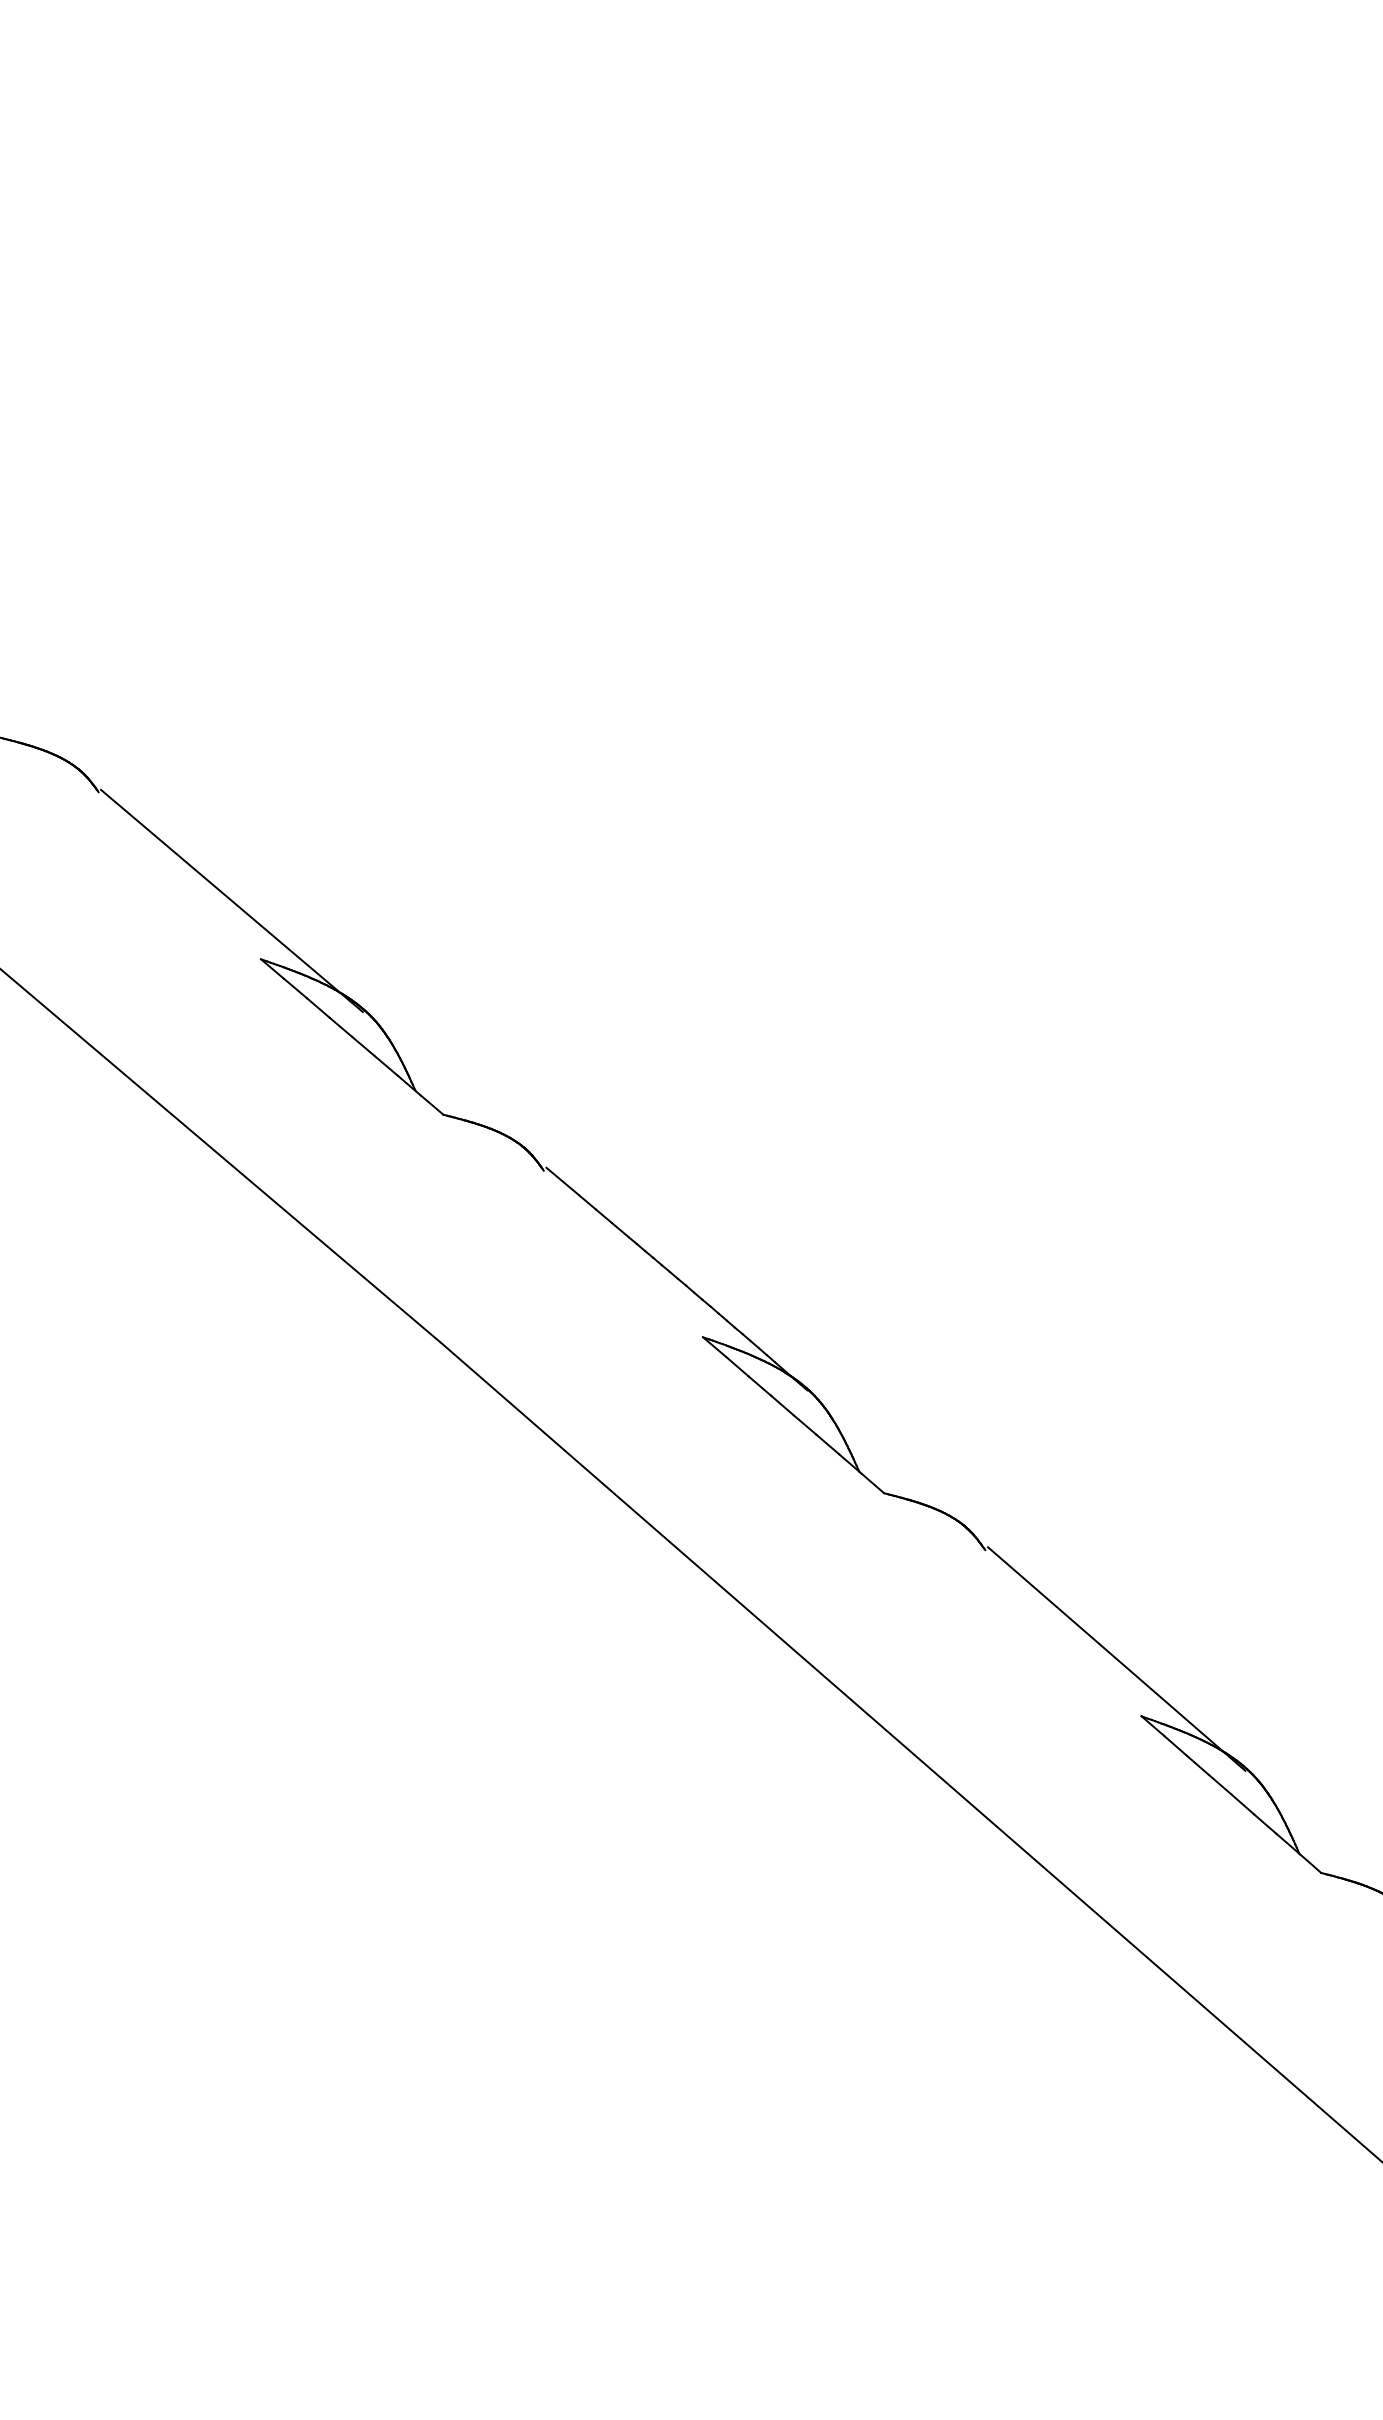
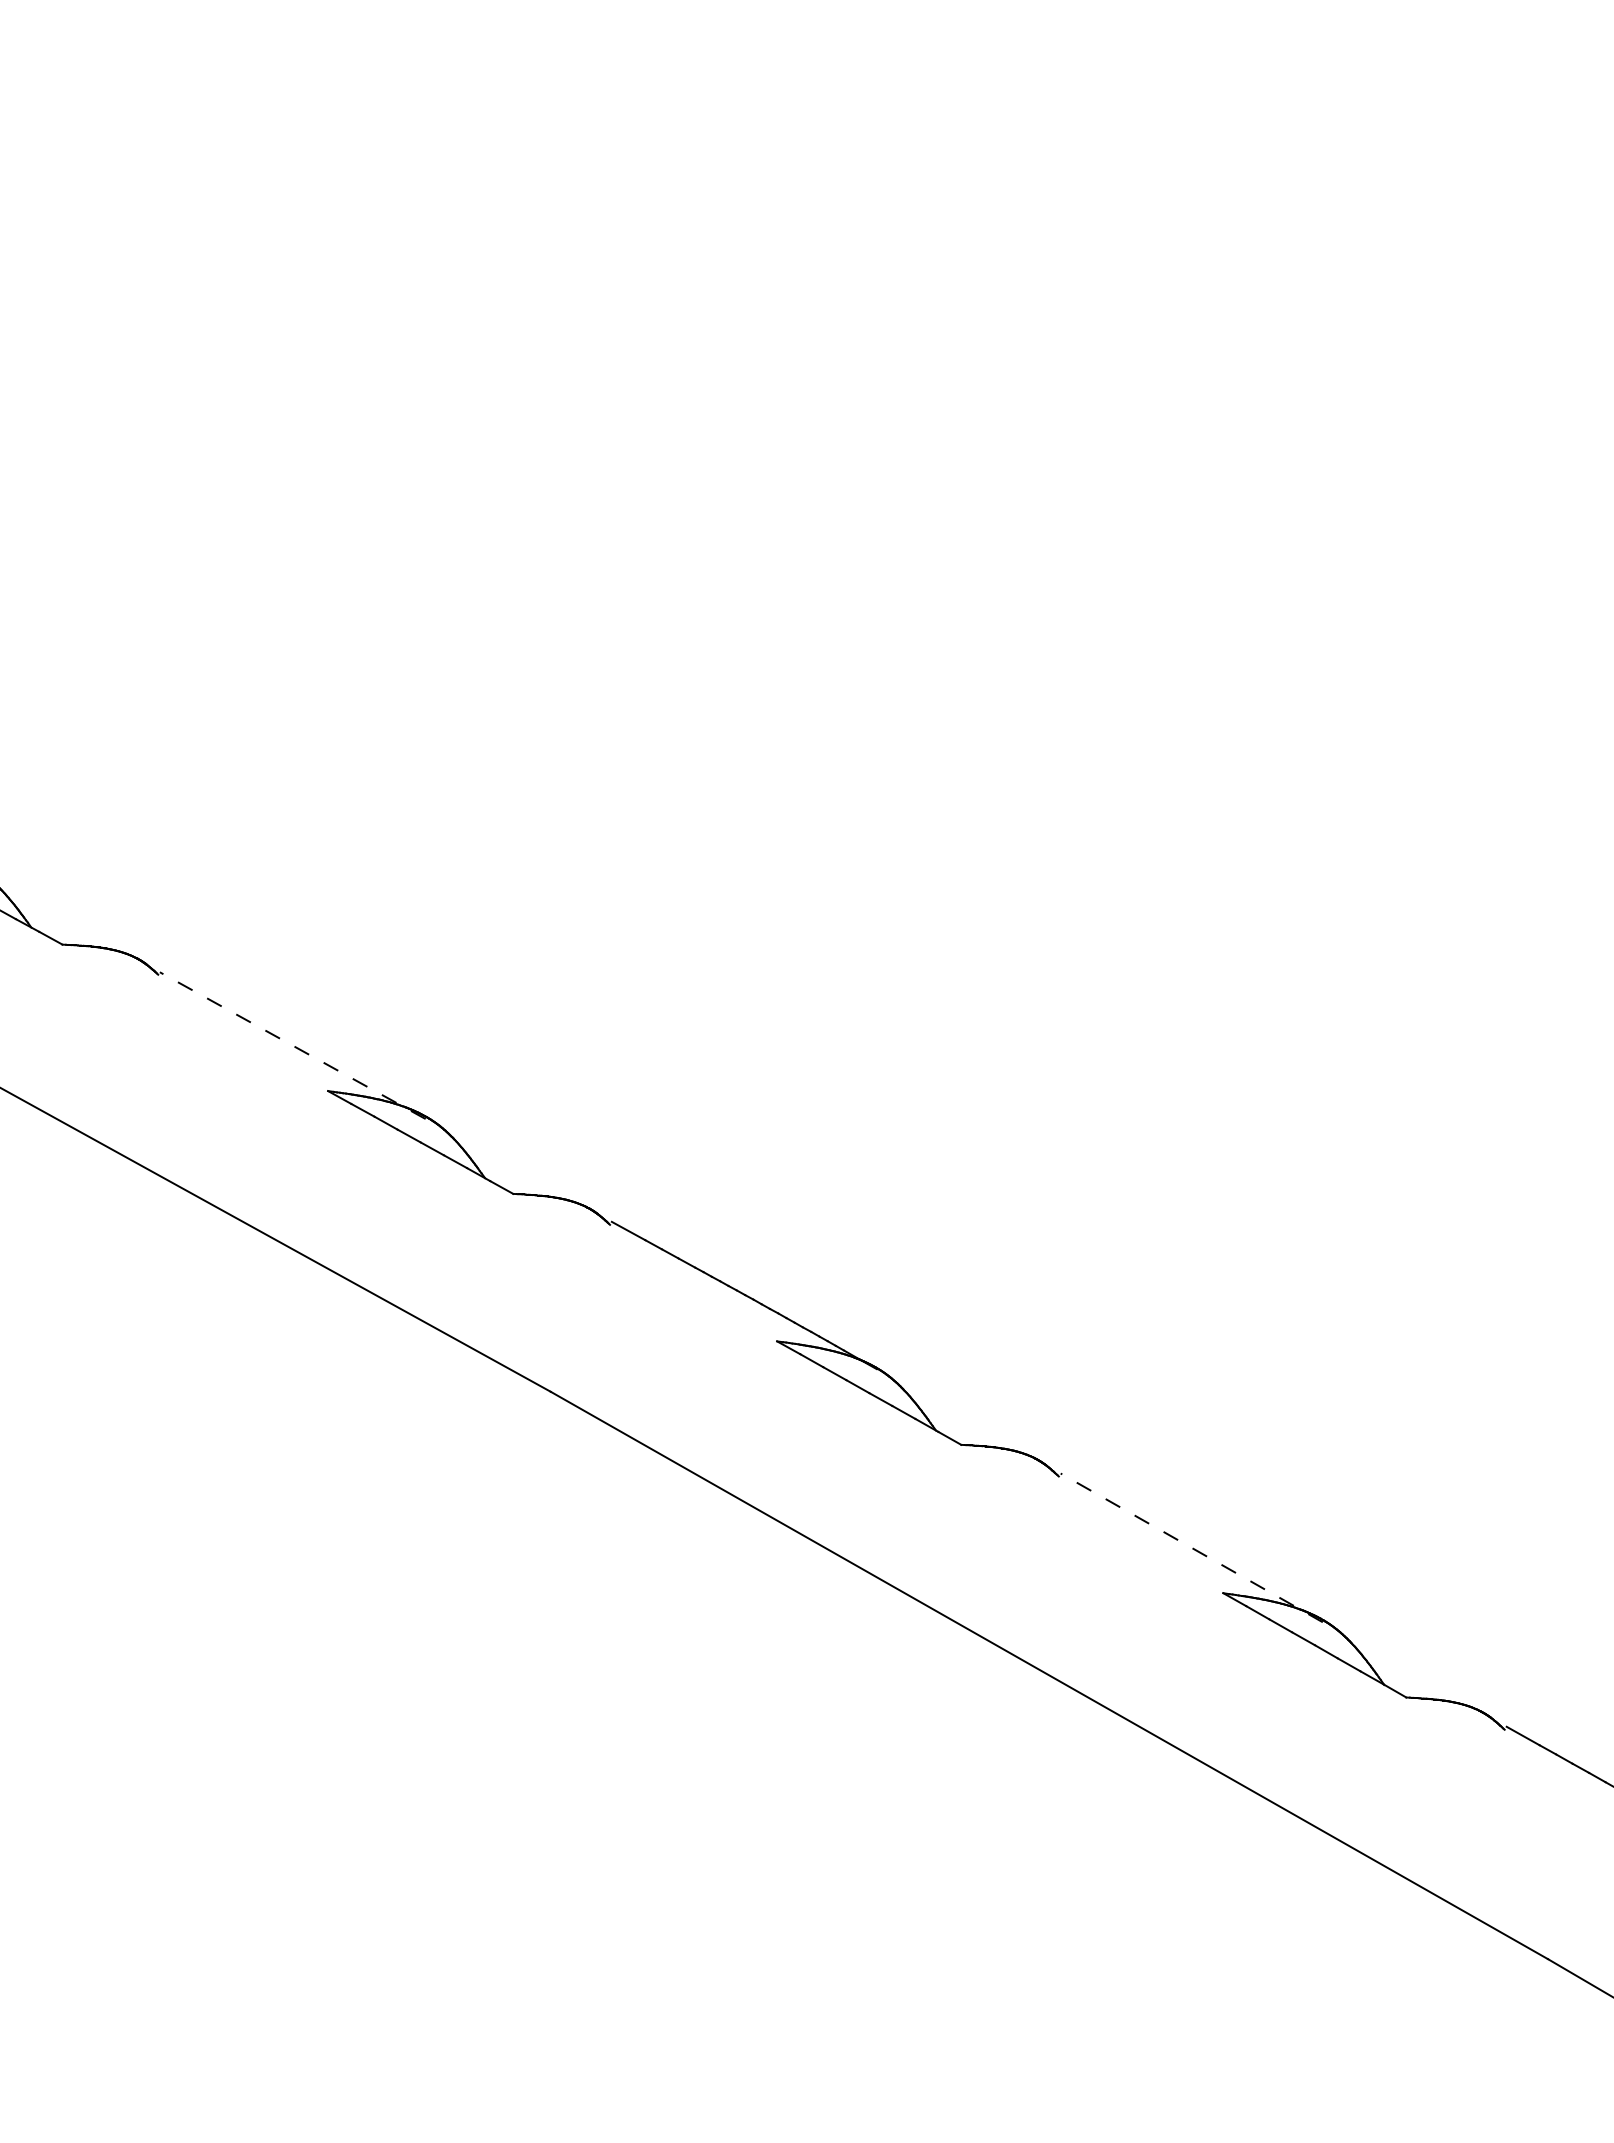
line: (231, 900) -> (292, 1045), solid -> dashed
line: (1116, 1658) -> (1191, 1547), solid -> dashed

